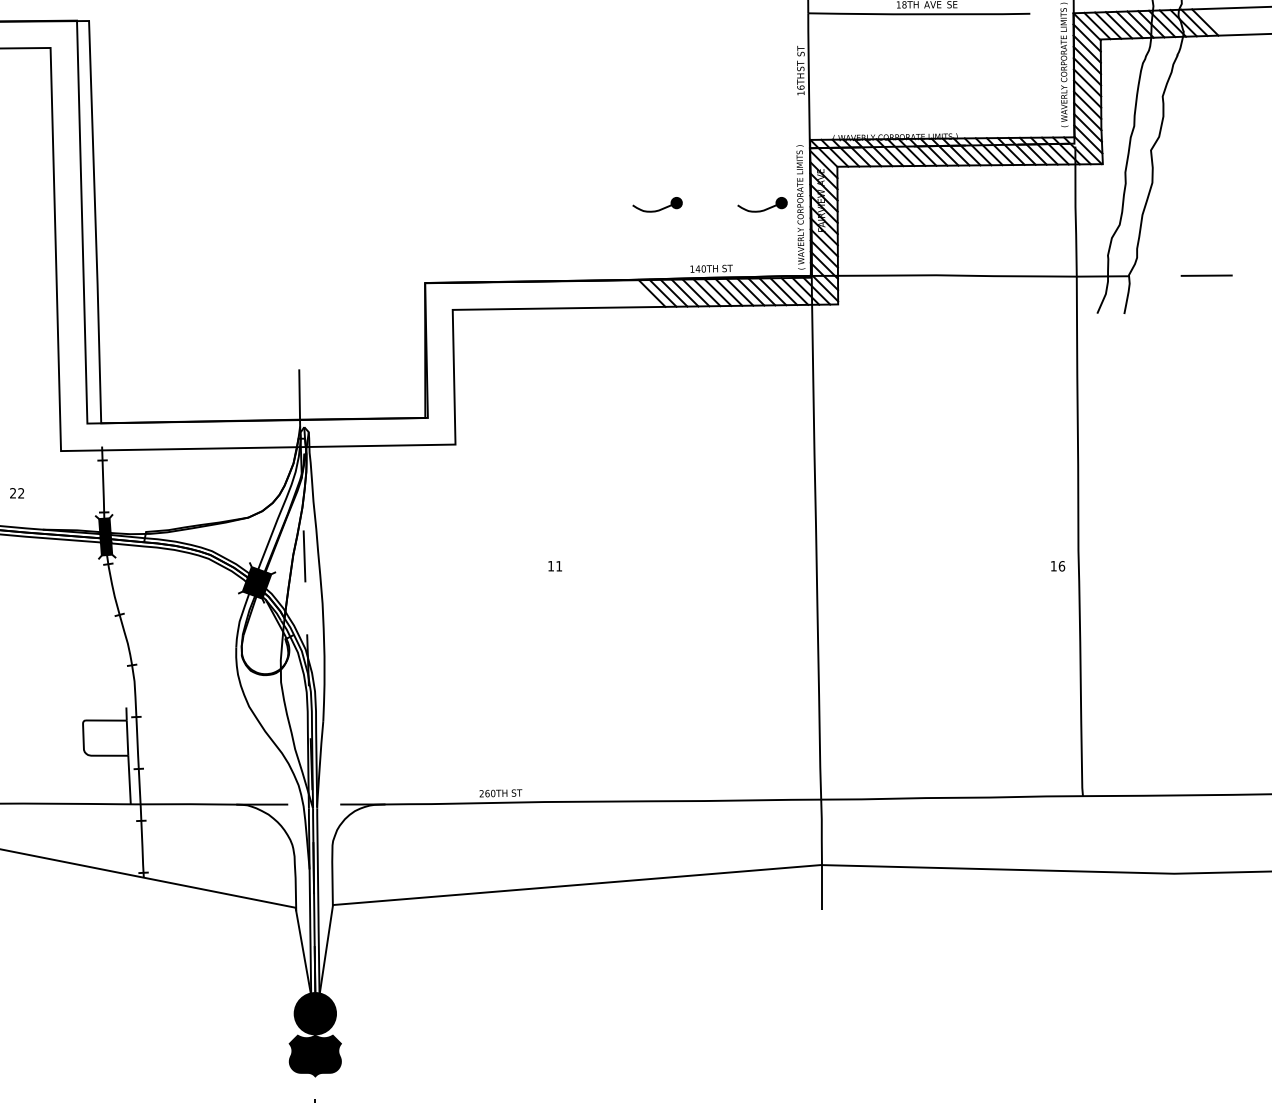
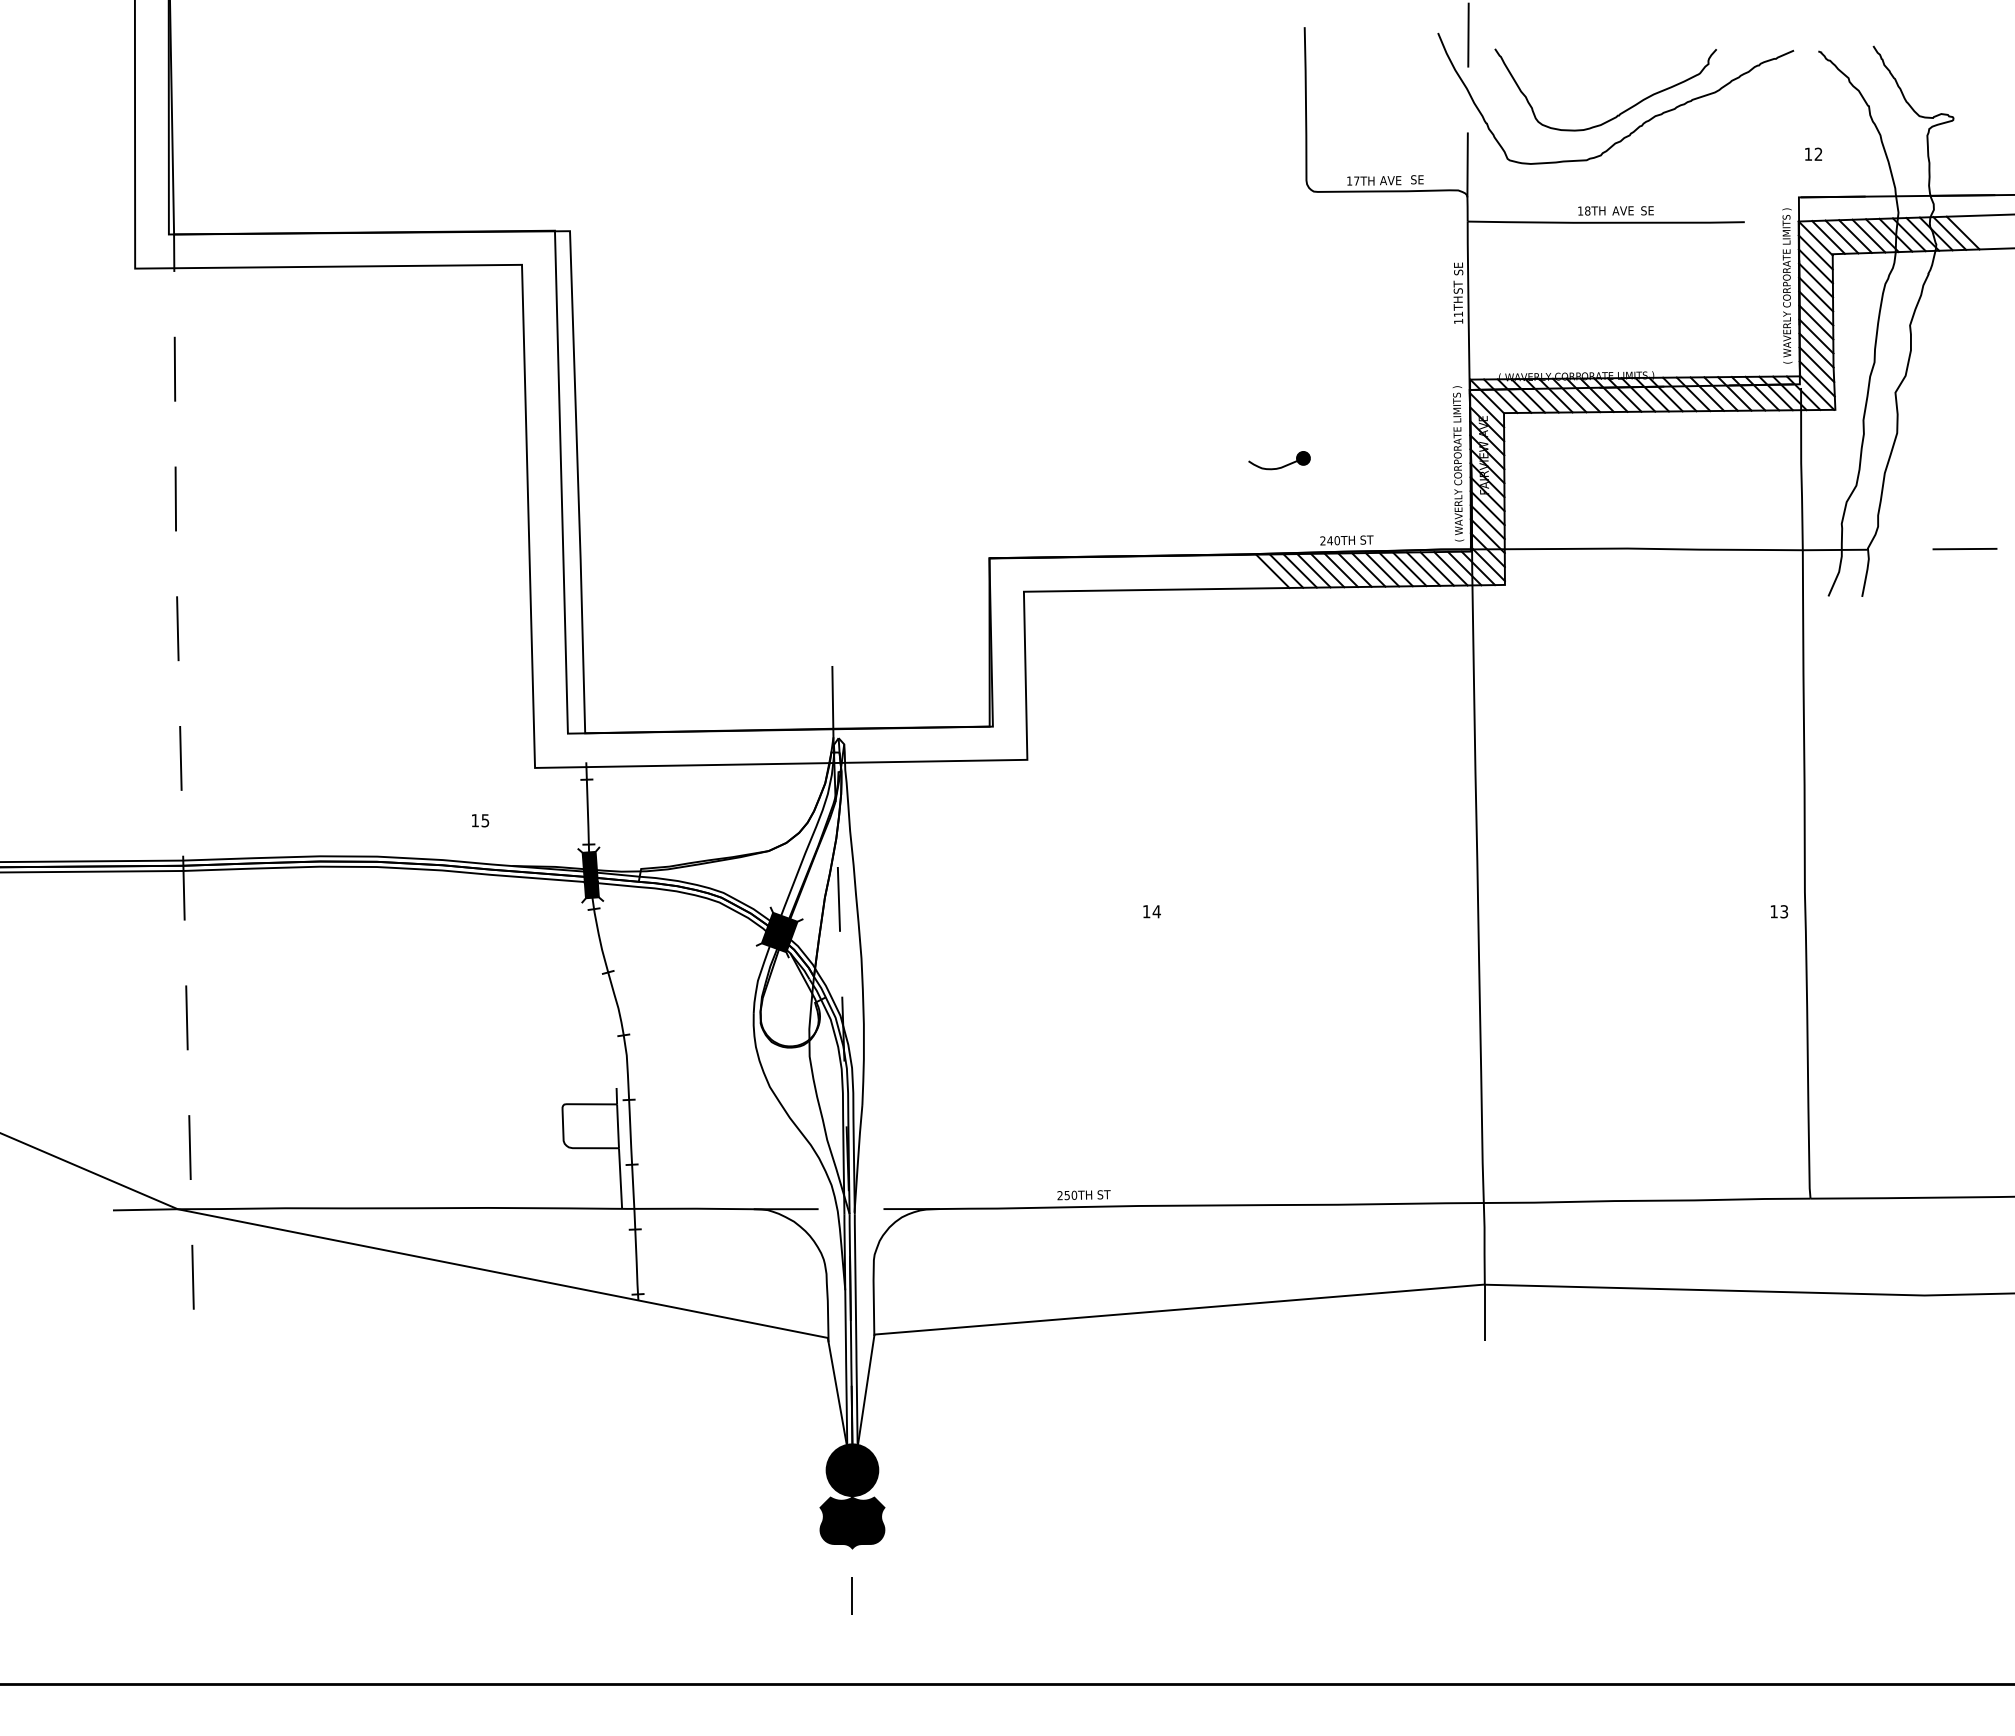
text: (800, 48) -> (1458, 265), ST -> SE
text: (800, 87) -> (1458, 314), 16TH -> 11TH
part: (764, 209) -> (1412, 466), removed
text: (691, 268) -> (1322, 540), 140TH -> 240TH
text: (17, 493) -> (480, 820), 22 -> 15
text: (558, 566) -> (1156, 911), 11 -> 14
text: (1062, 566) -> (1784, 911), 16 -> 13
text: (487, 793) -> (1067, 1195), 260TH -> 250TH

